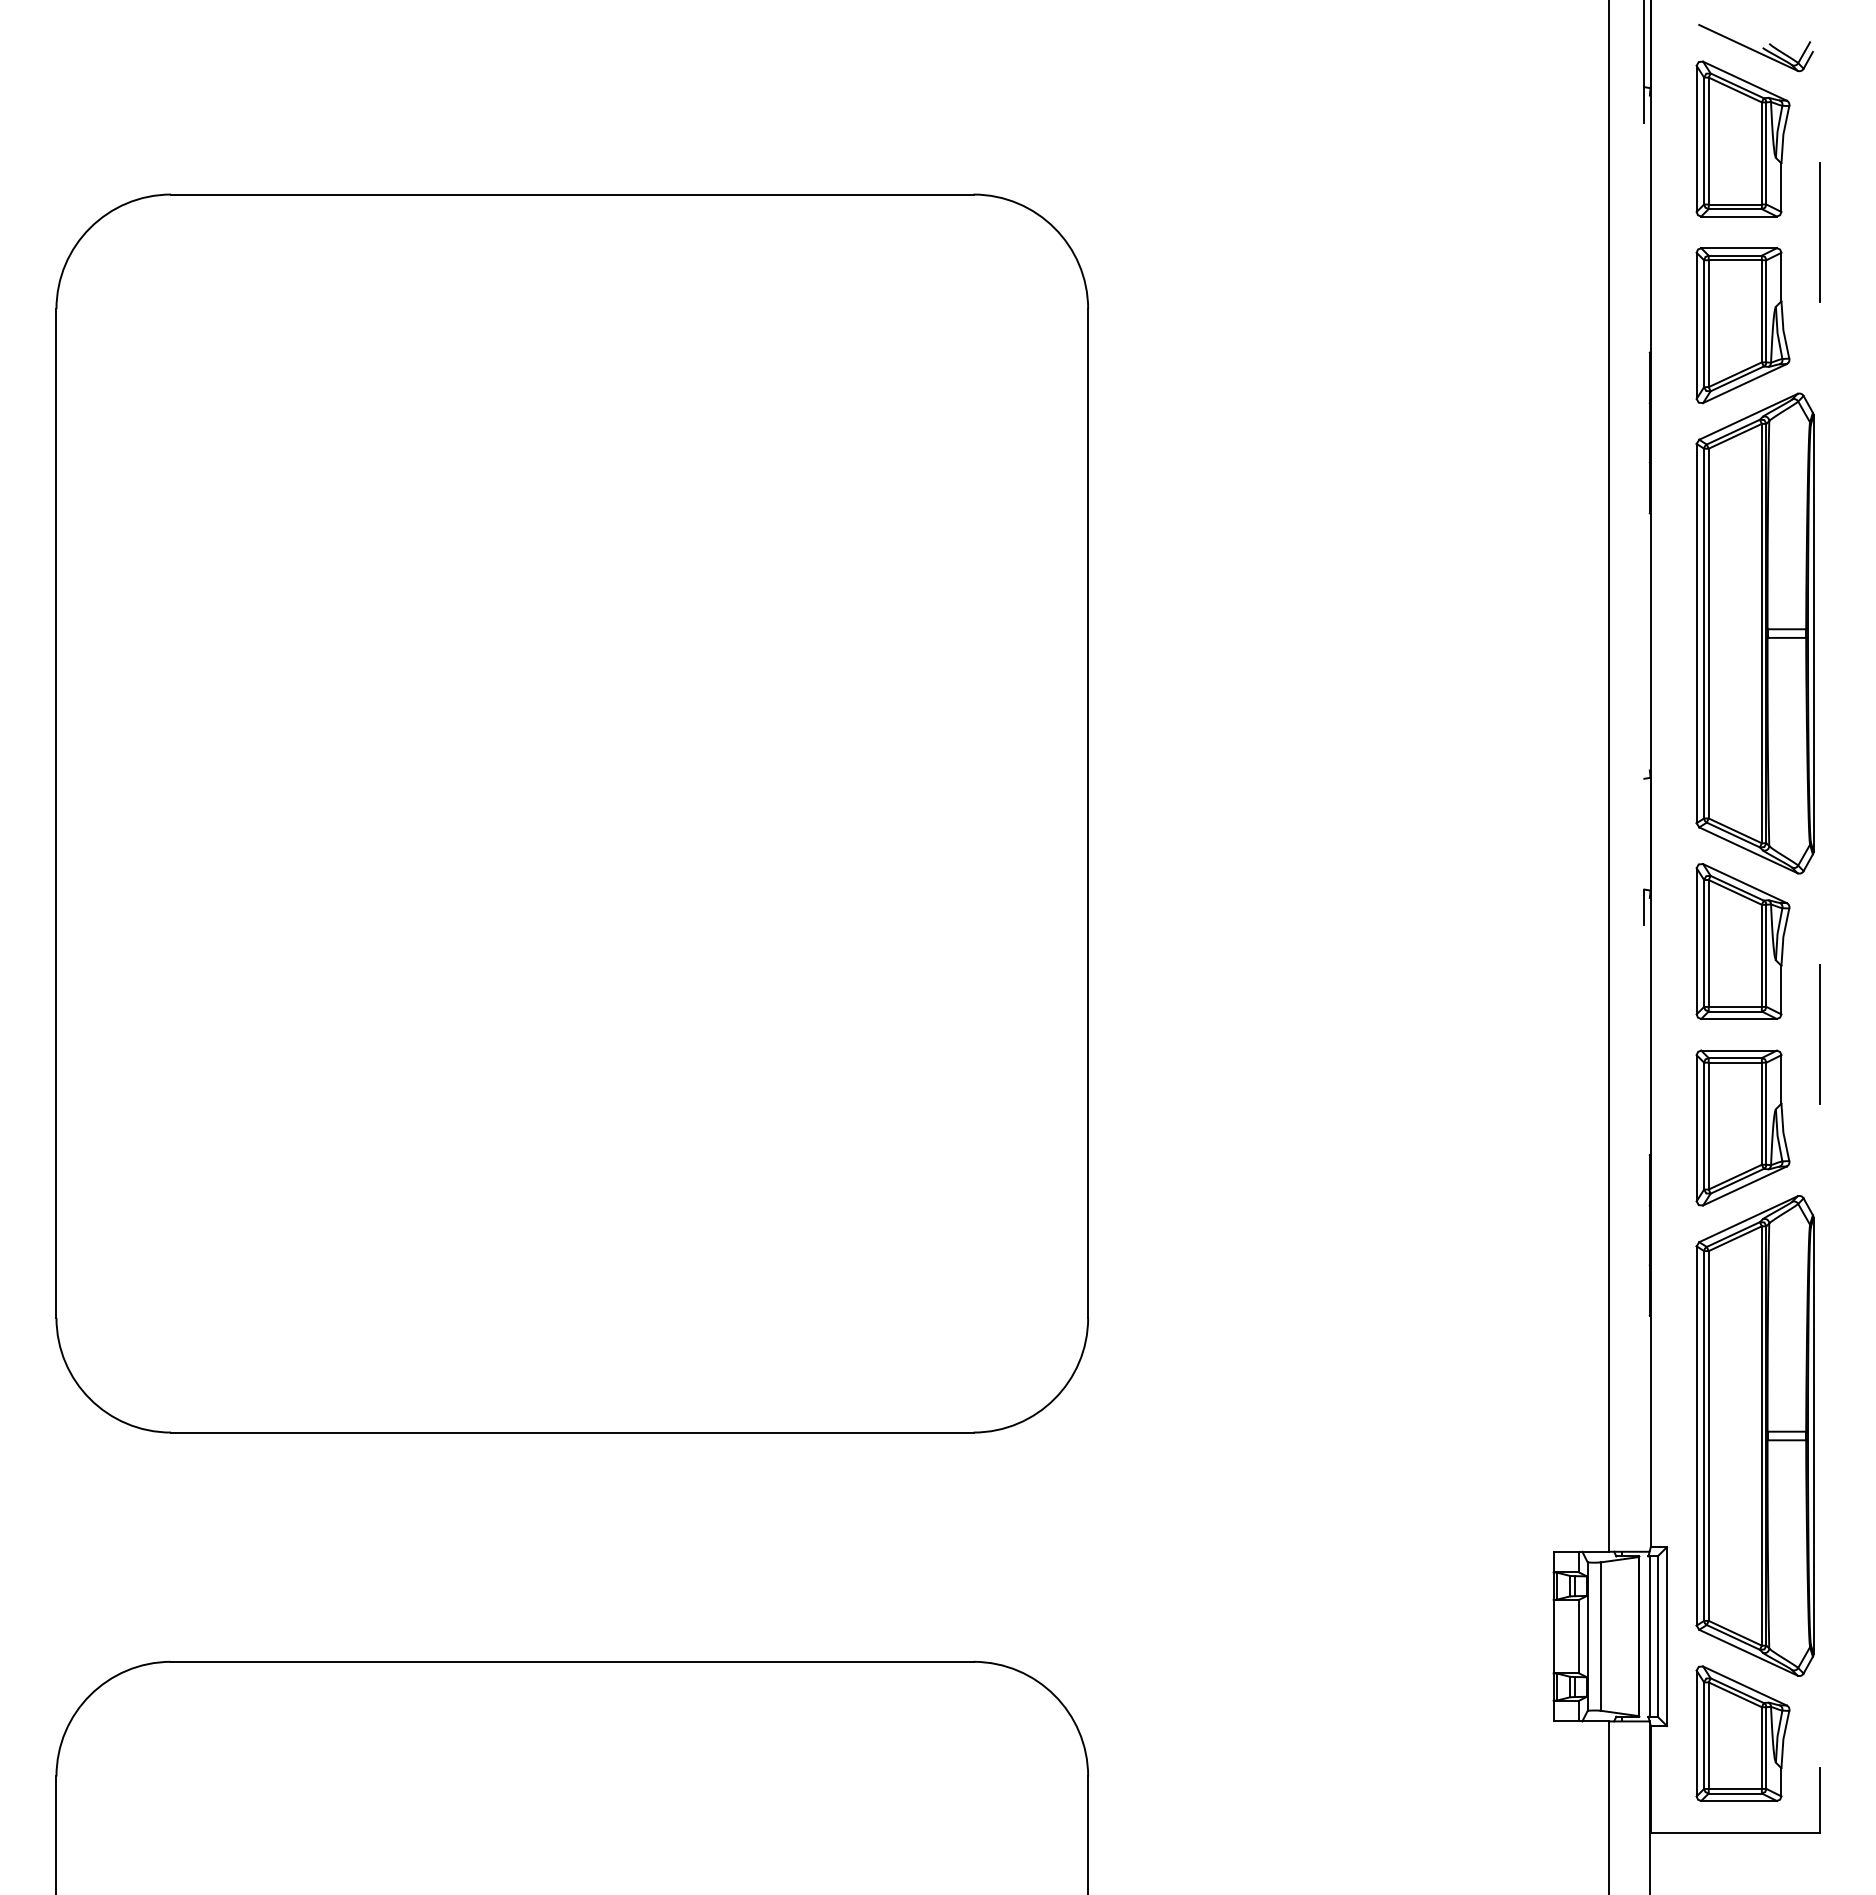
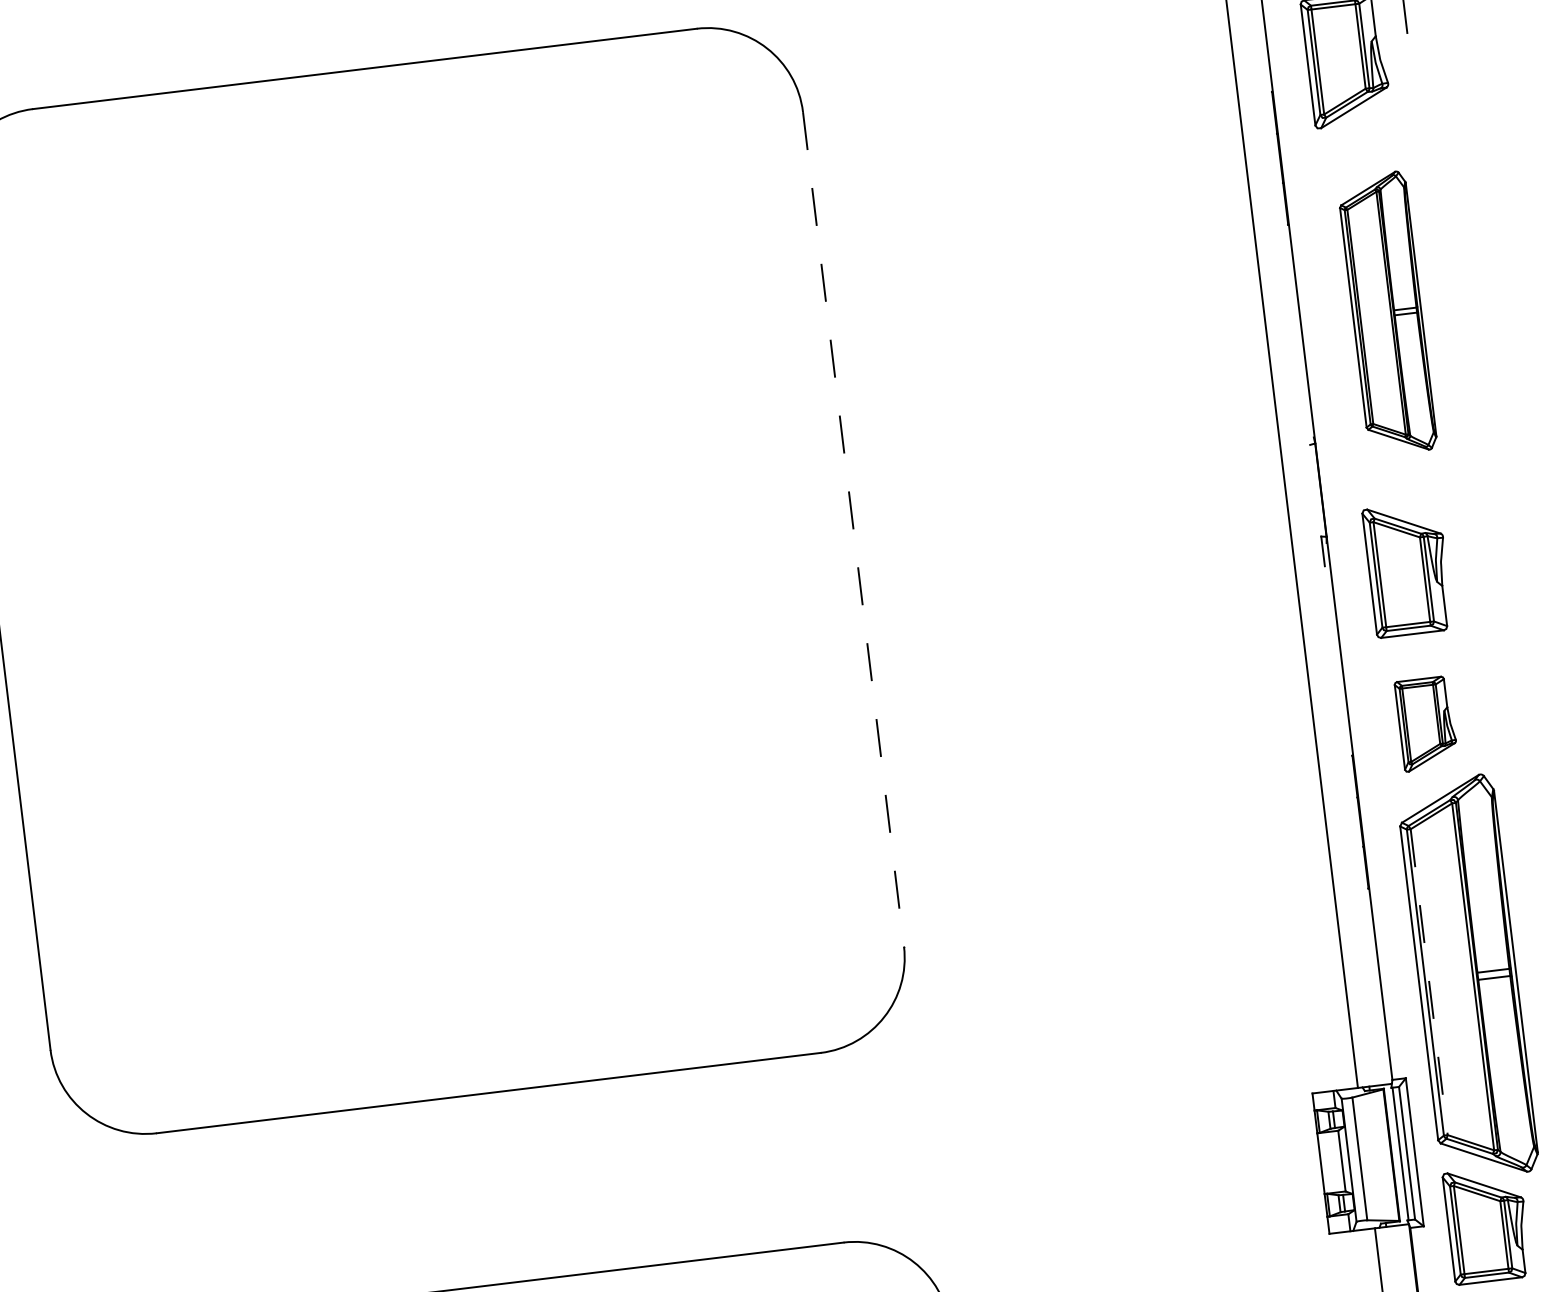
part: (1754, 633) -> (1386, 313), size x0.7
line: (1088, 814) -> (853, 530), solid -> dashed
line: (1819, 1034) -> (1480, 638), removed
part: (1742, 1127) -> (1426, 723), size x0.7
line: (1708, 1436) -> (1429, 982), solid -> dashed

